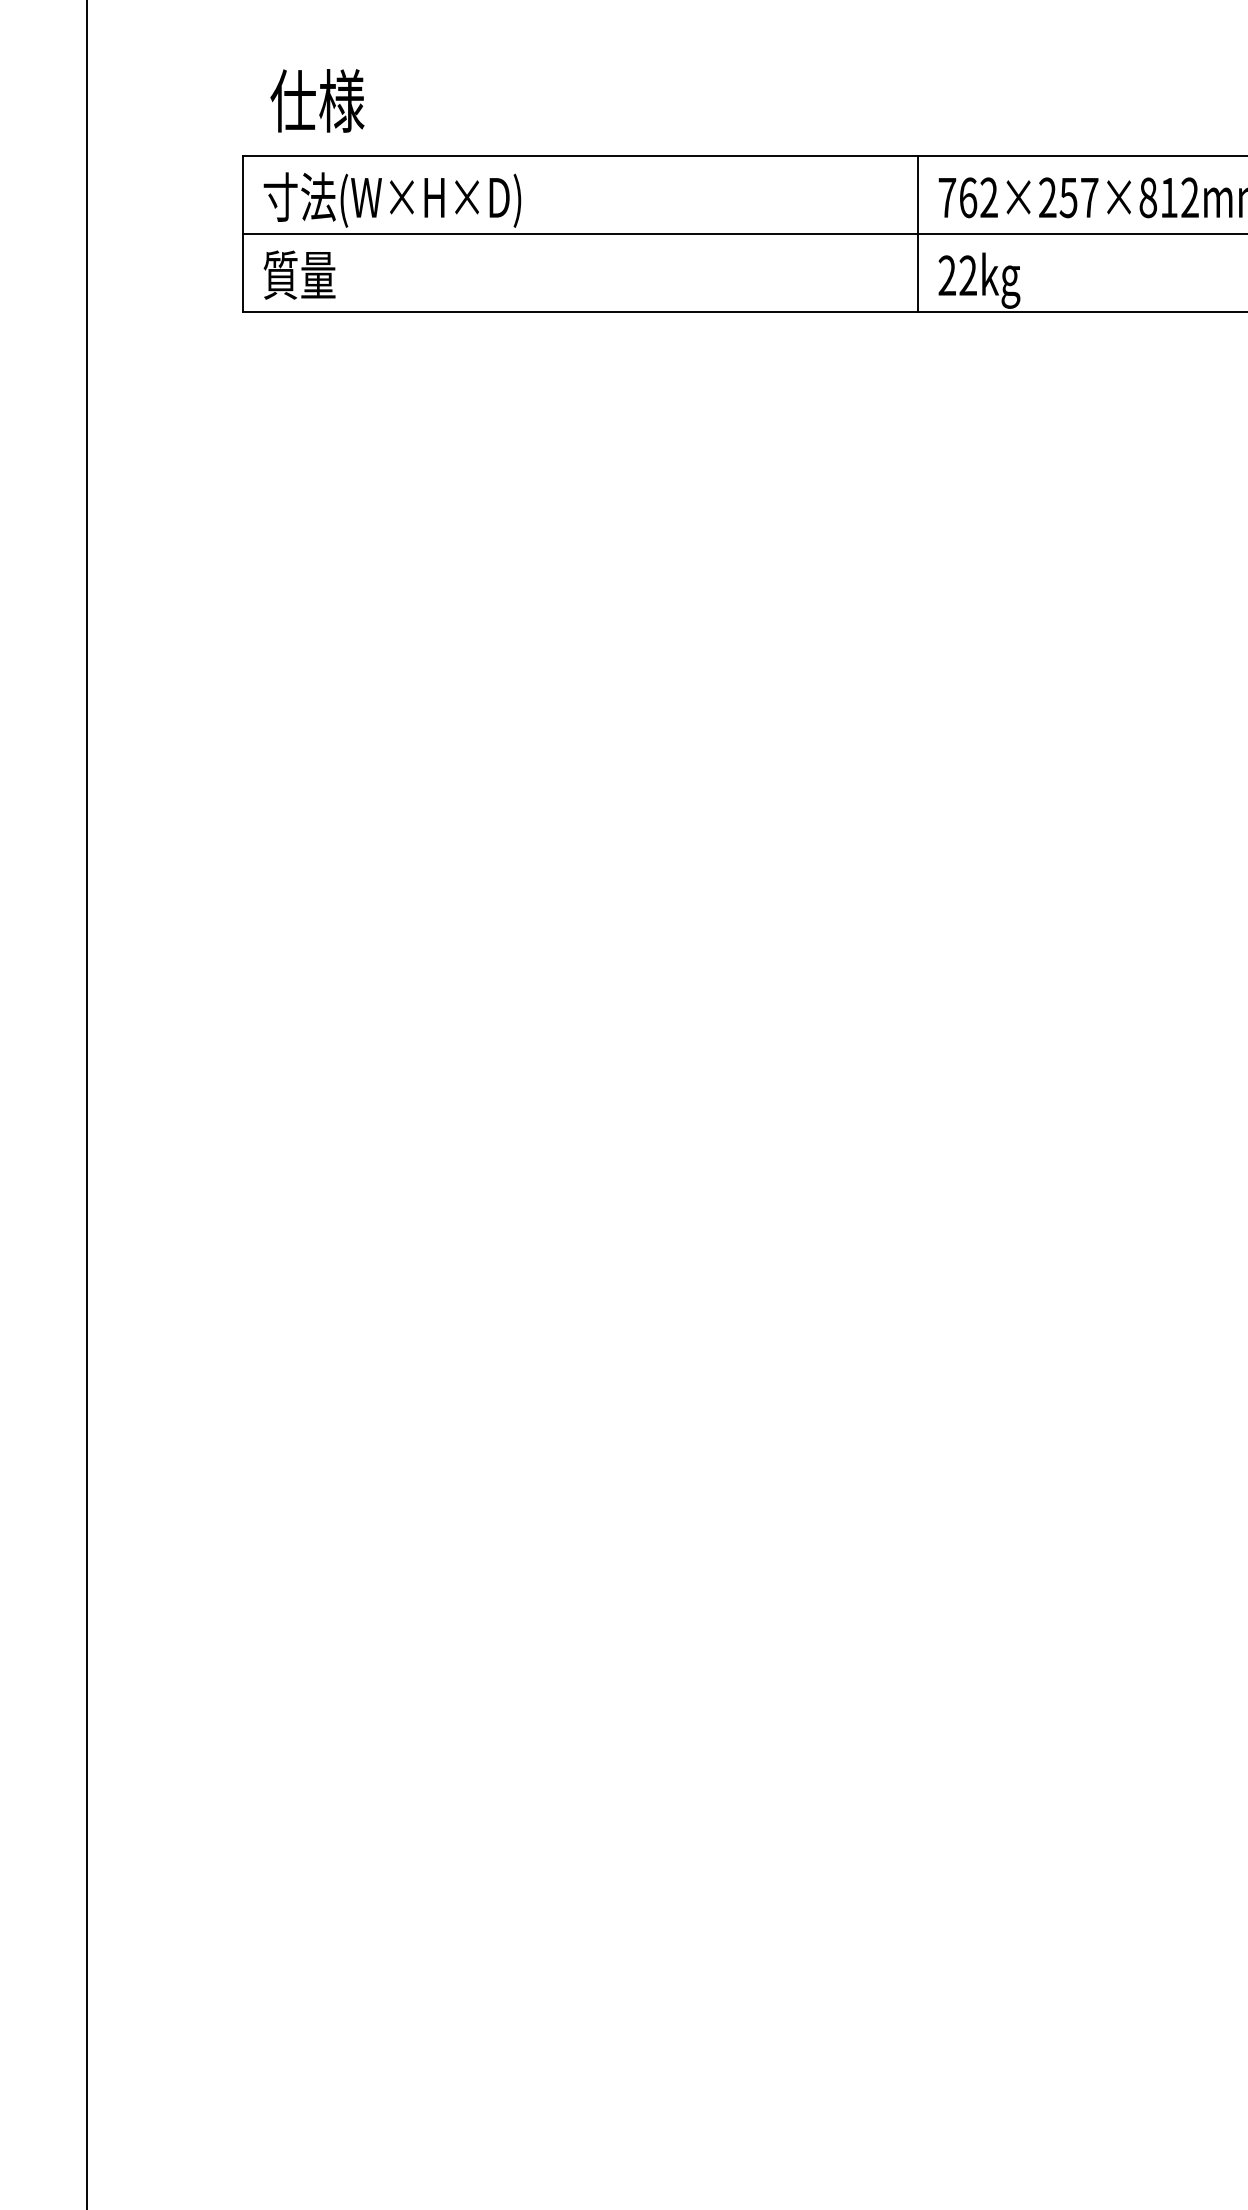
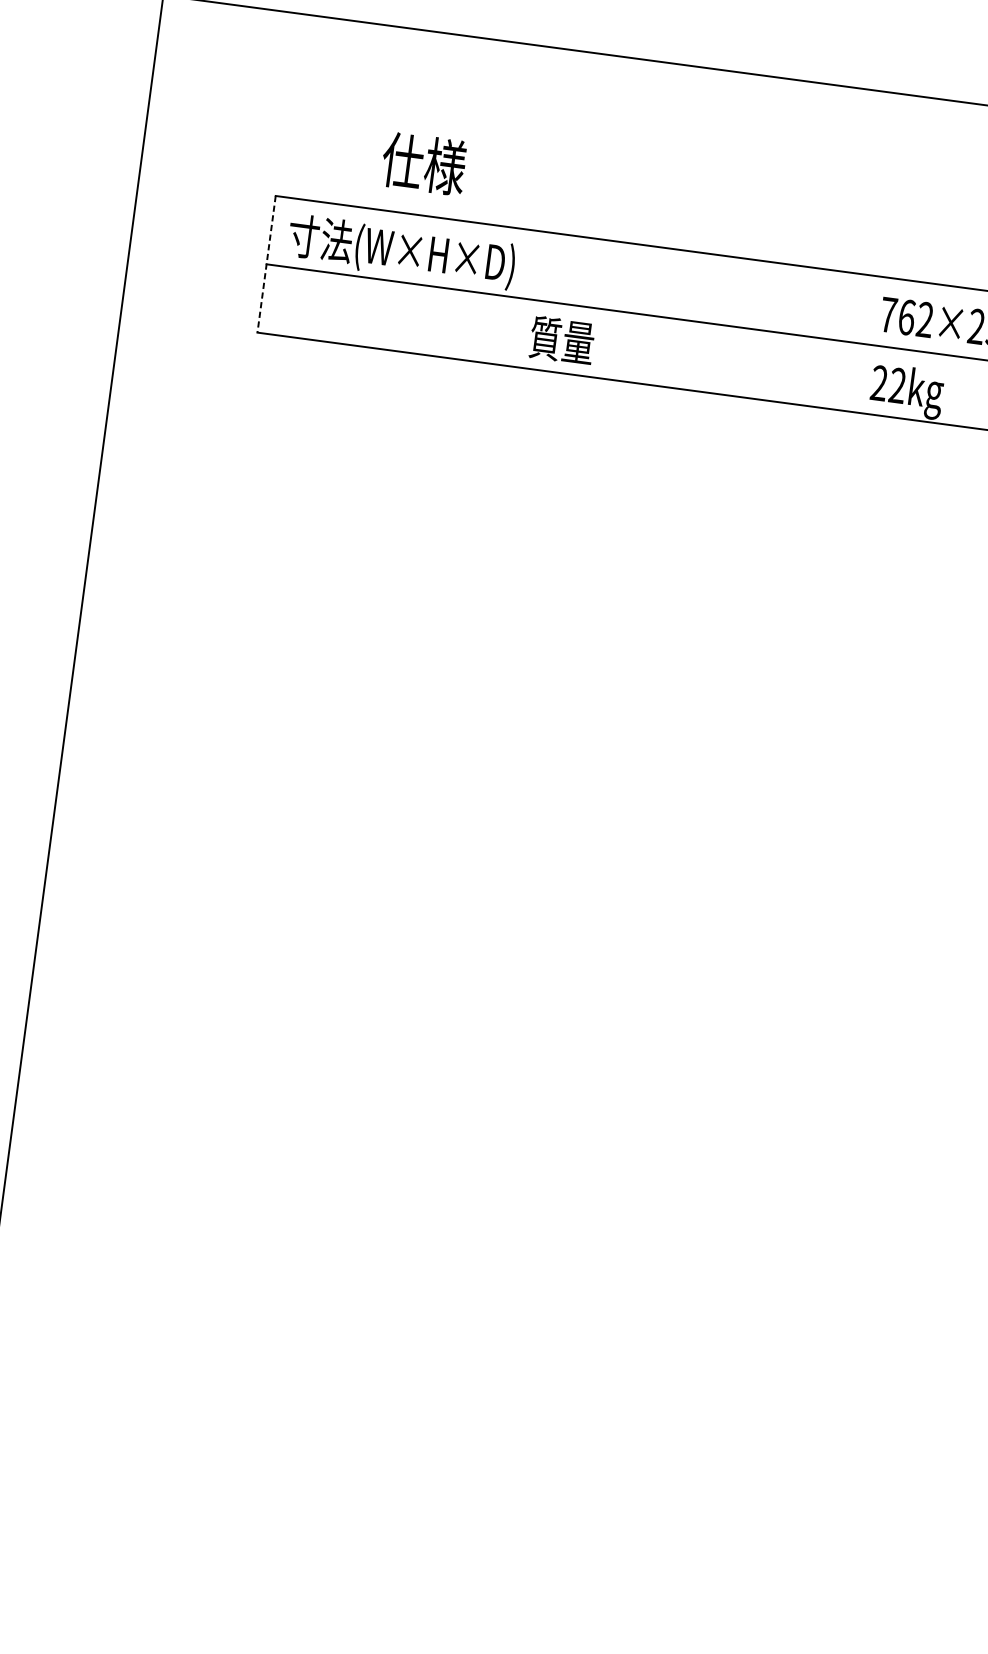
text: (317, 100) -> (424, 163), moved
line: (918, 233) -> (859, 342), removed
line: (243, 234) -> (266, 264), solid -> dashed
text: (299, 274) -> (562, 339), moved

